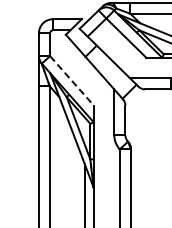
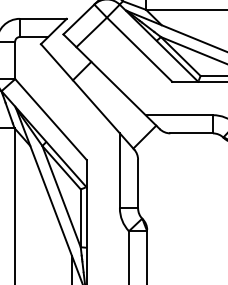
line: (71, 80) -> (50, 118), dashed -> solid

